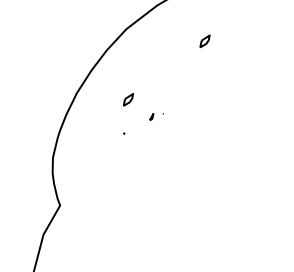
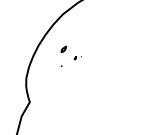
part: (204, 41) -> (101, 20), removed

